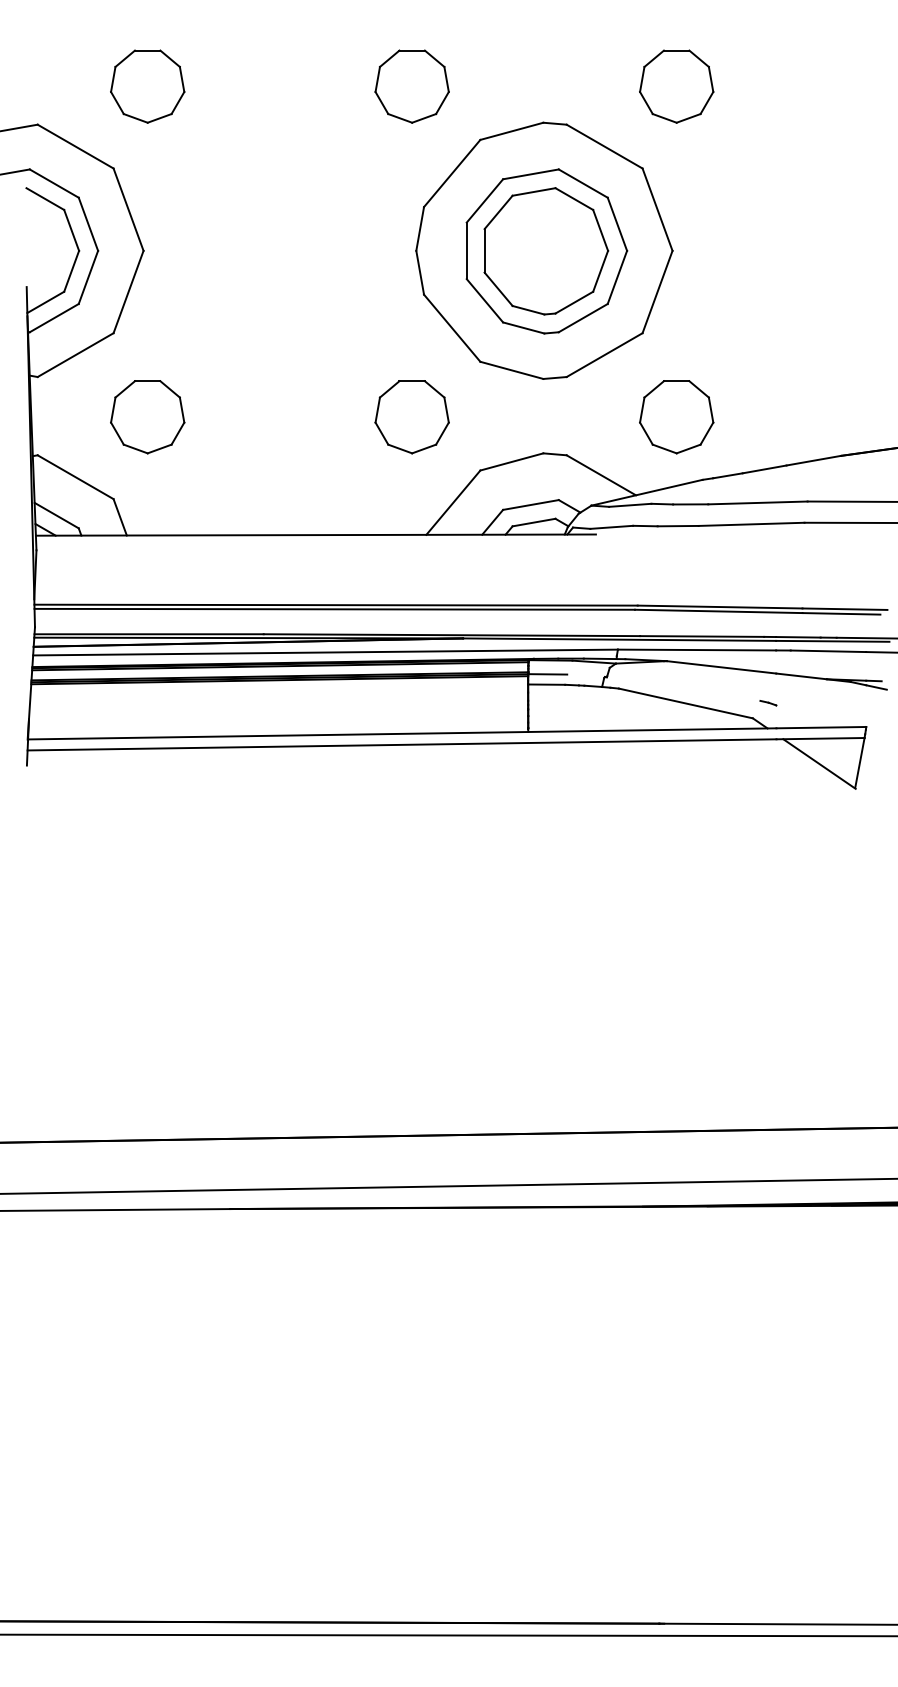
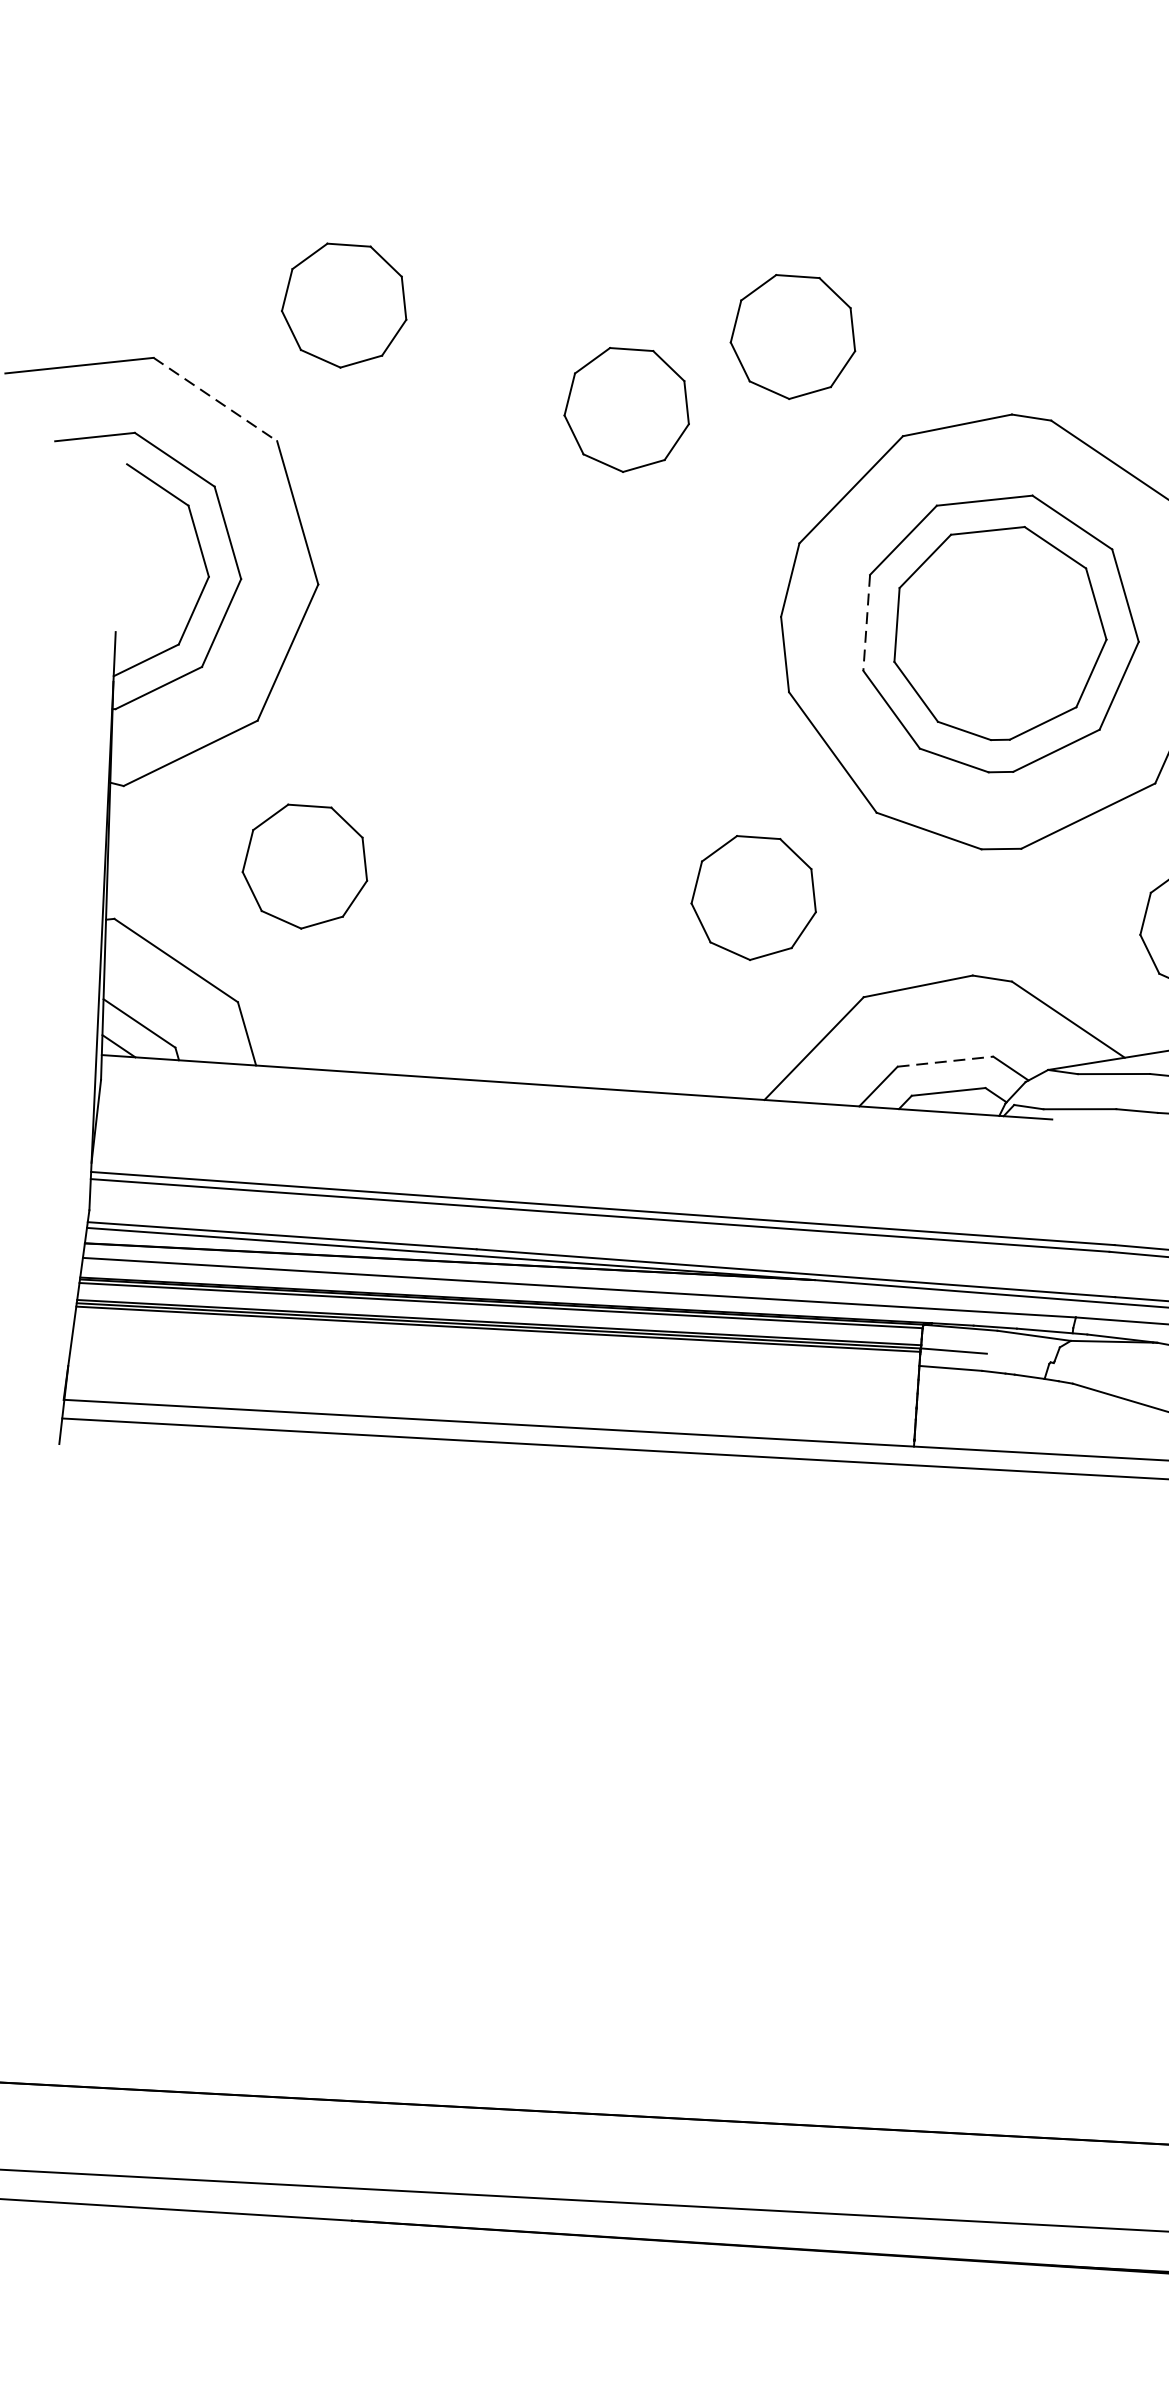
part: (317, 136) -> (627, 411), added
line: (75, 146) -> (215, 399), solid -> dashed
line: (466, 251) -> (866, 623), solid -> dashed
line: (531, 504) -> (946, 1060), solid -> dashed

